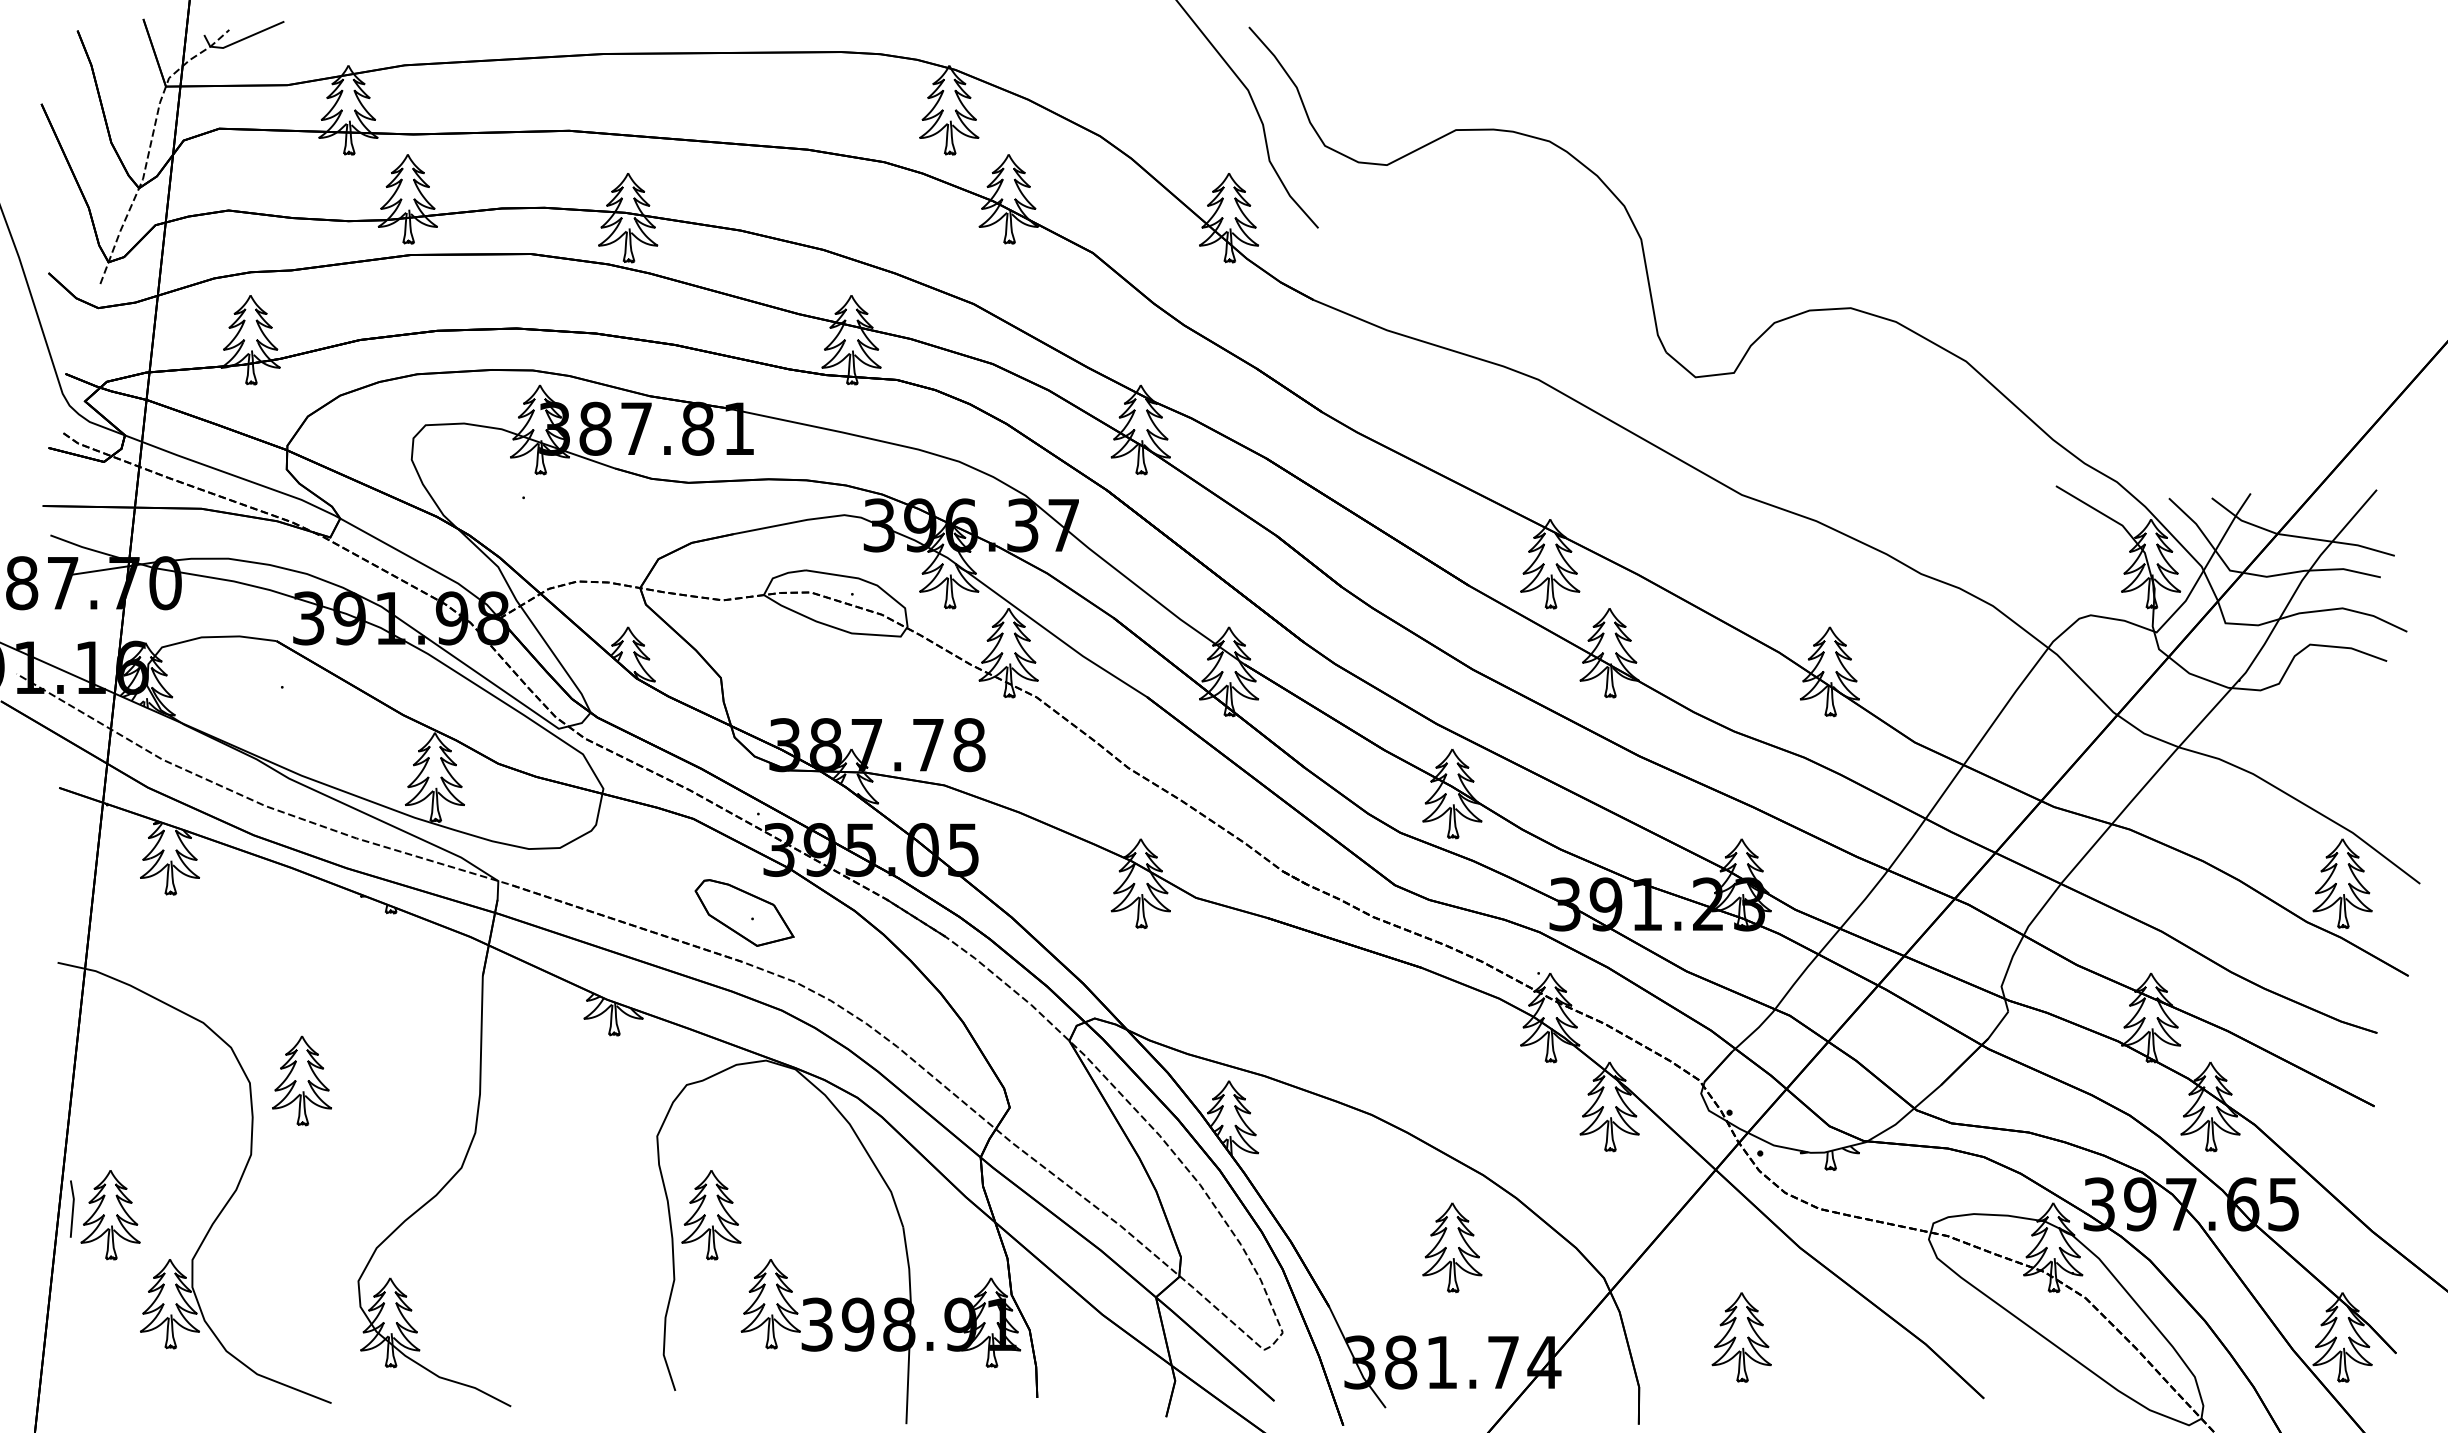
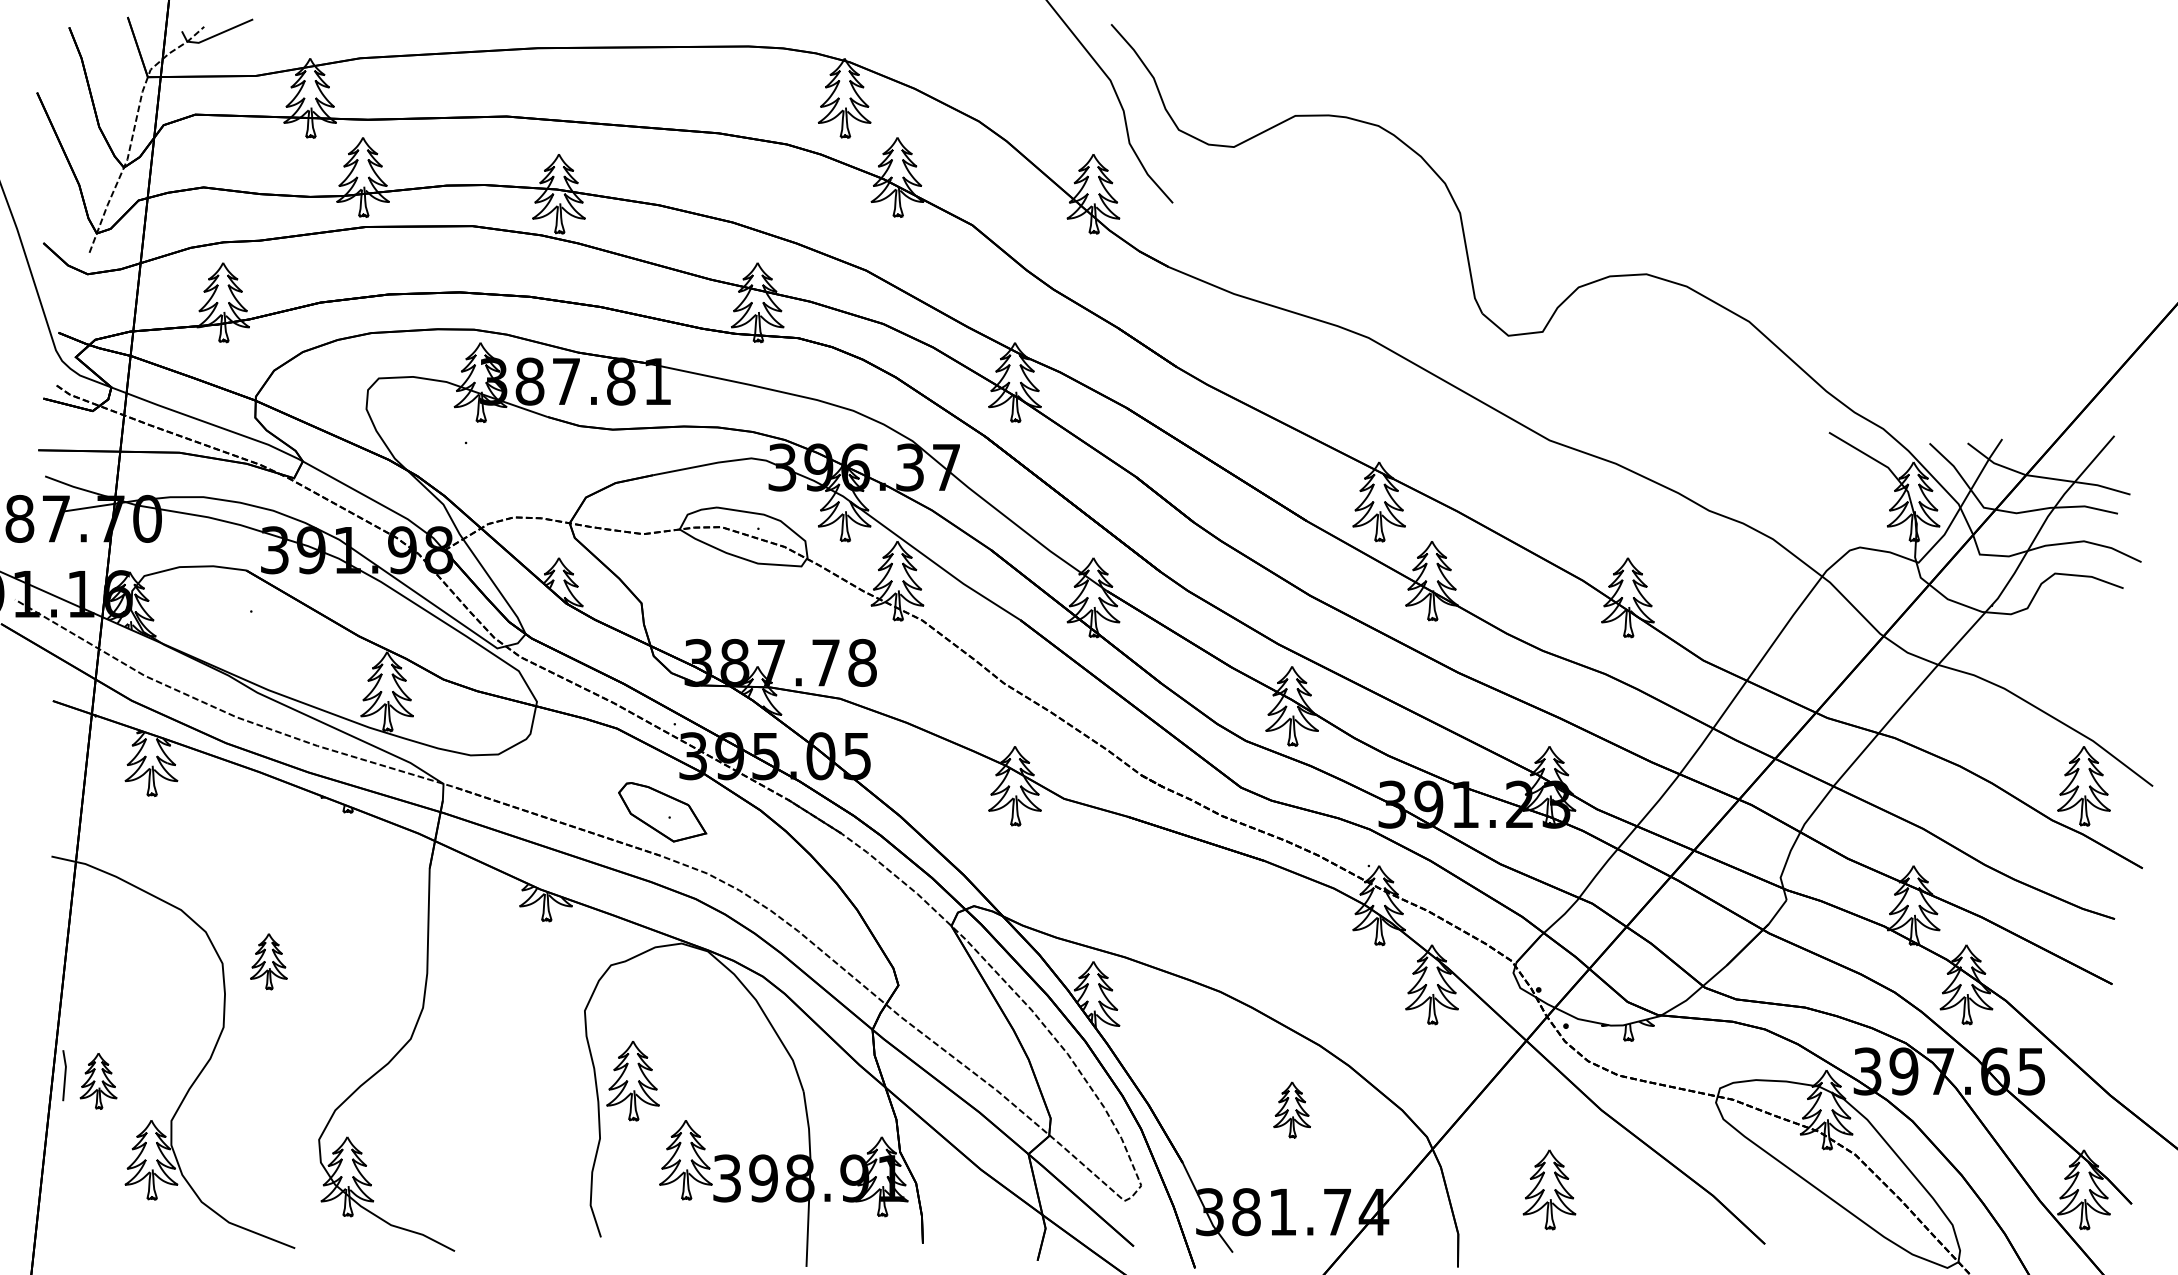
part: (301, 1080) -> (268, 961), size x0.7
part: (110, 1215) -> (98, 1081), size x0.7
part: (1452, 1247) -> (1292, 1109), size x0.7

